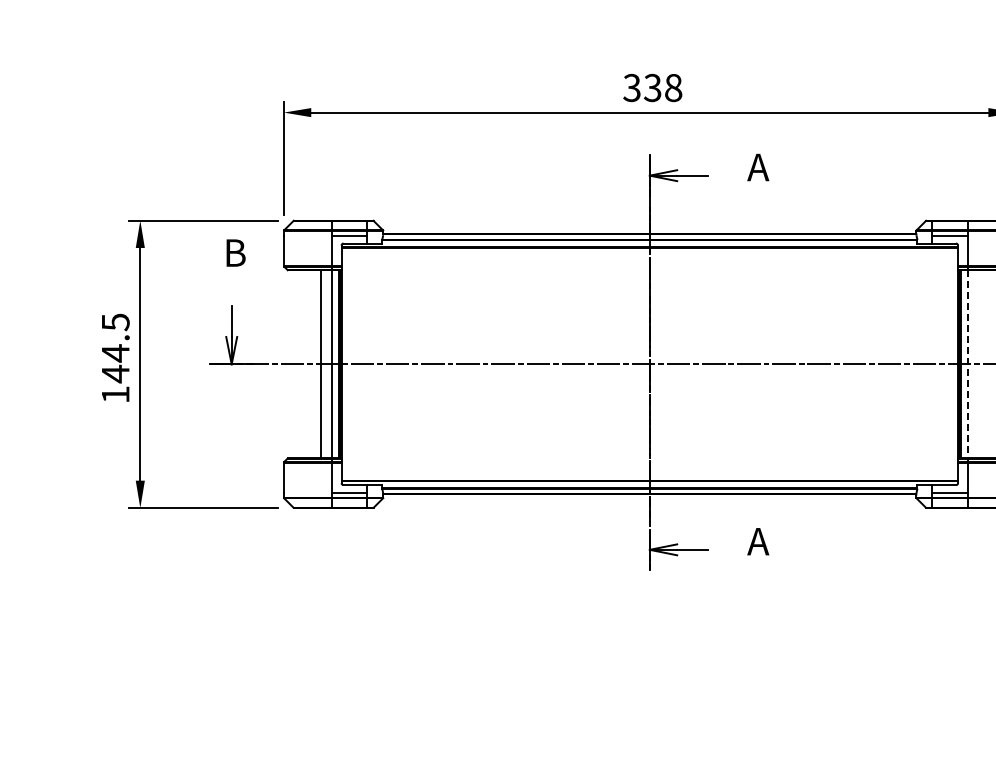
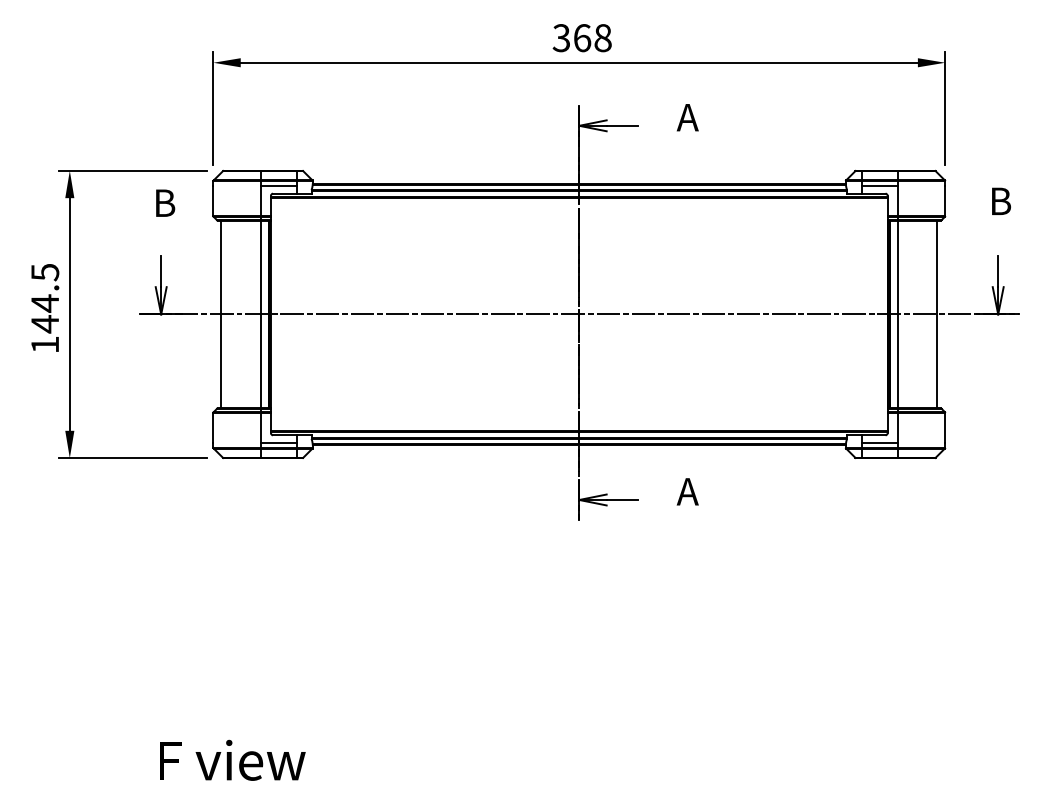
text: (653, 88) -> (582, 38), 338 -> 368
line: (321, 364) -> (221, 314), moved
line: (968, 364) -> (897, 314), dashed -> solid

